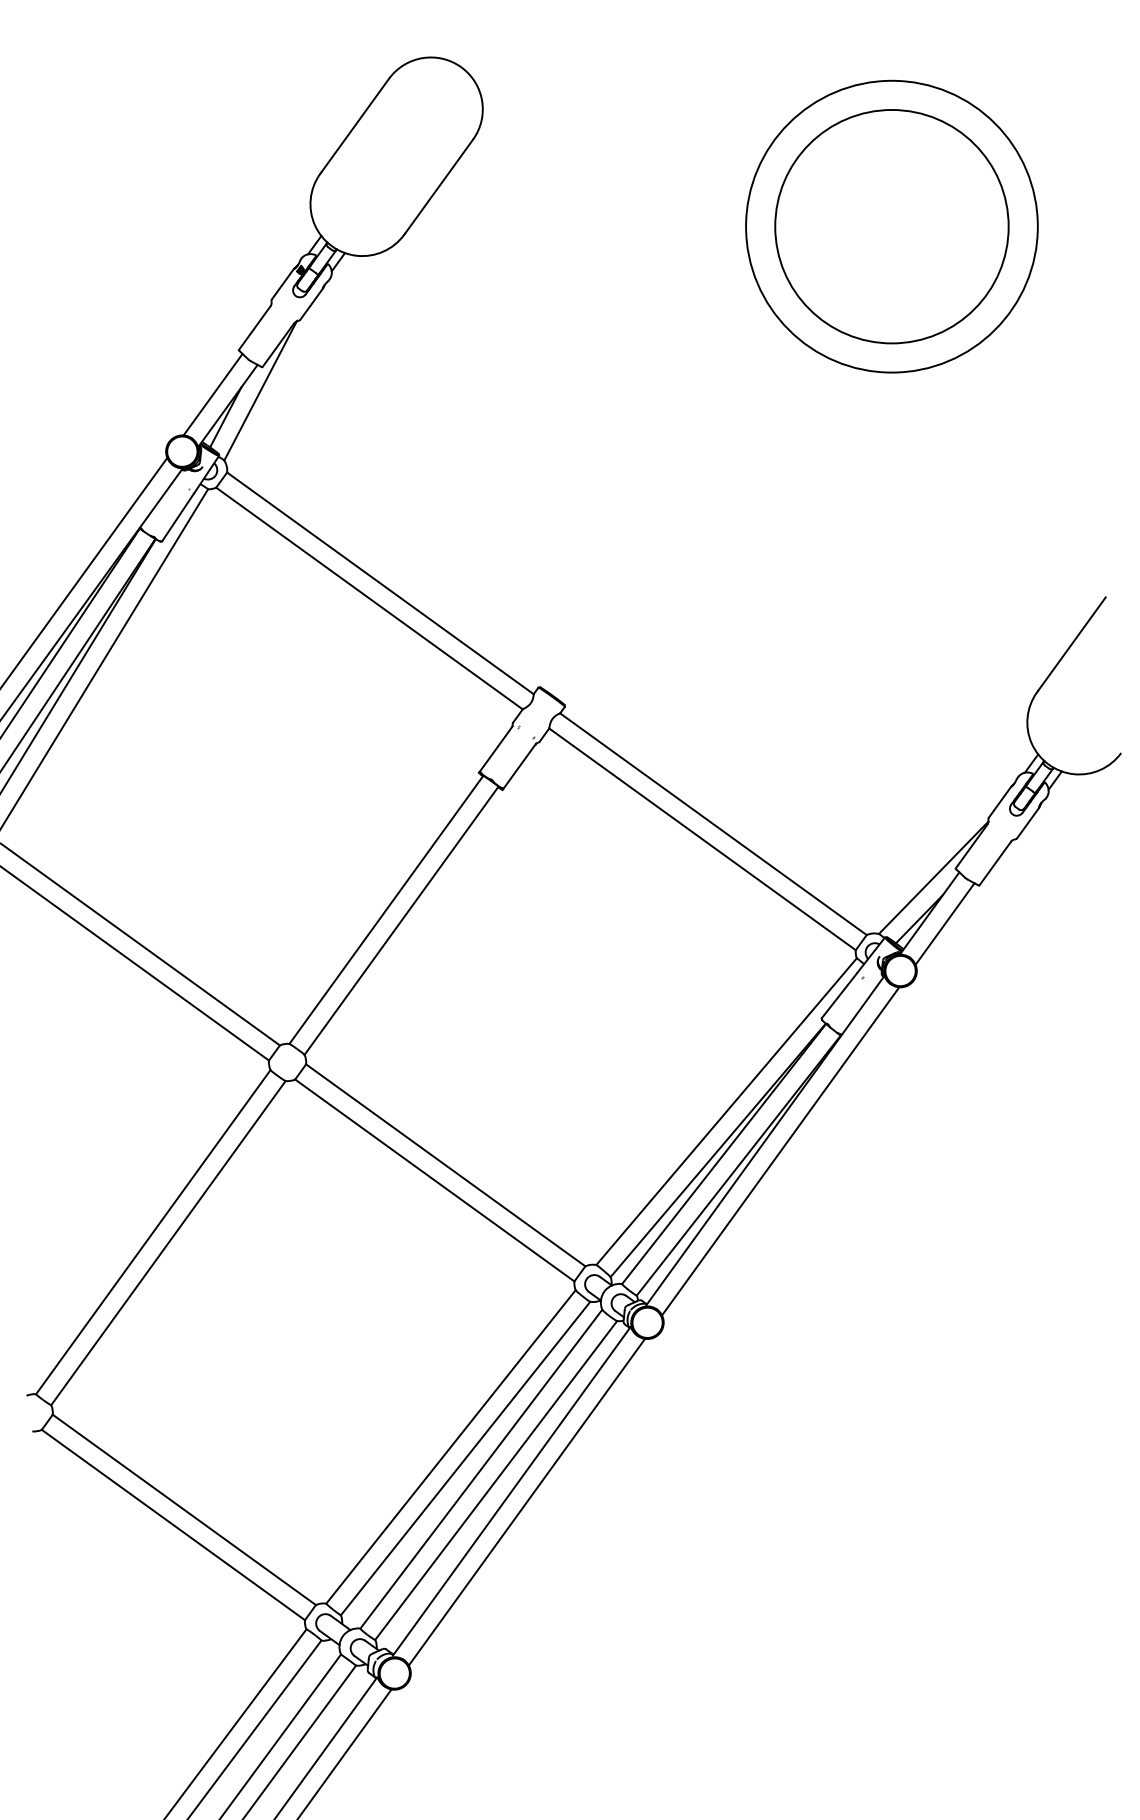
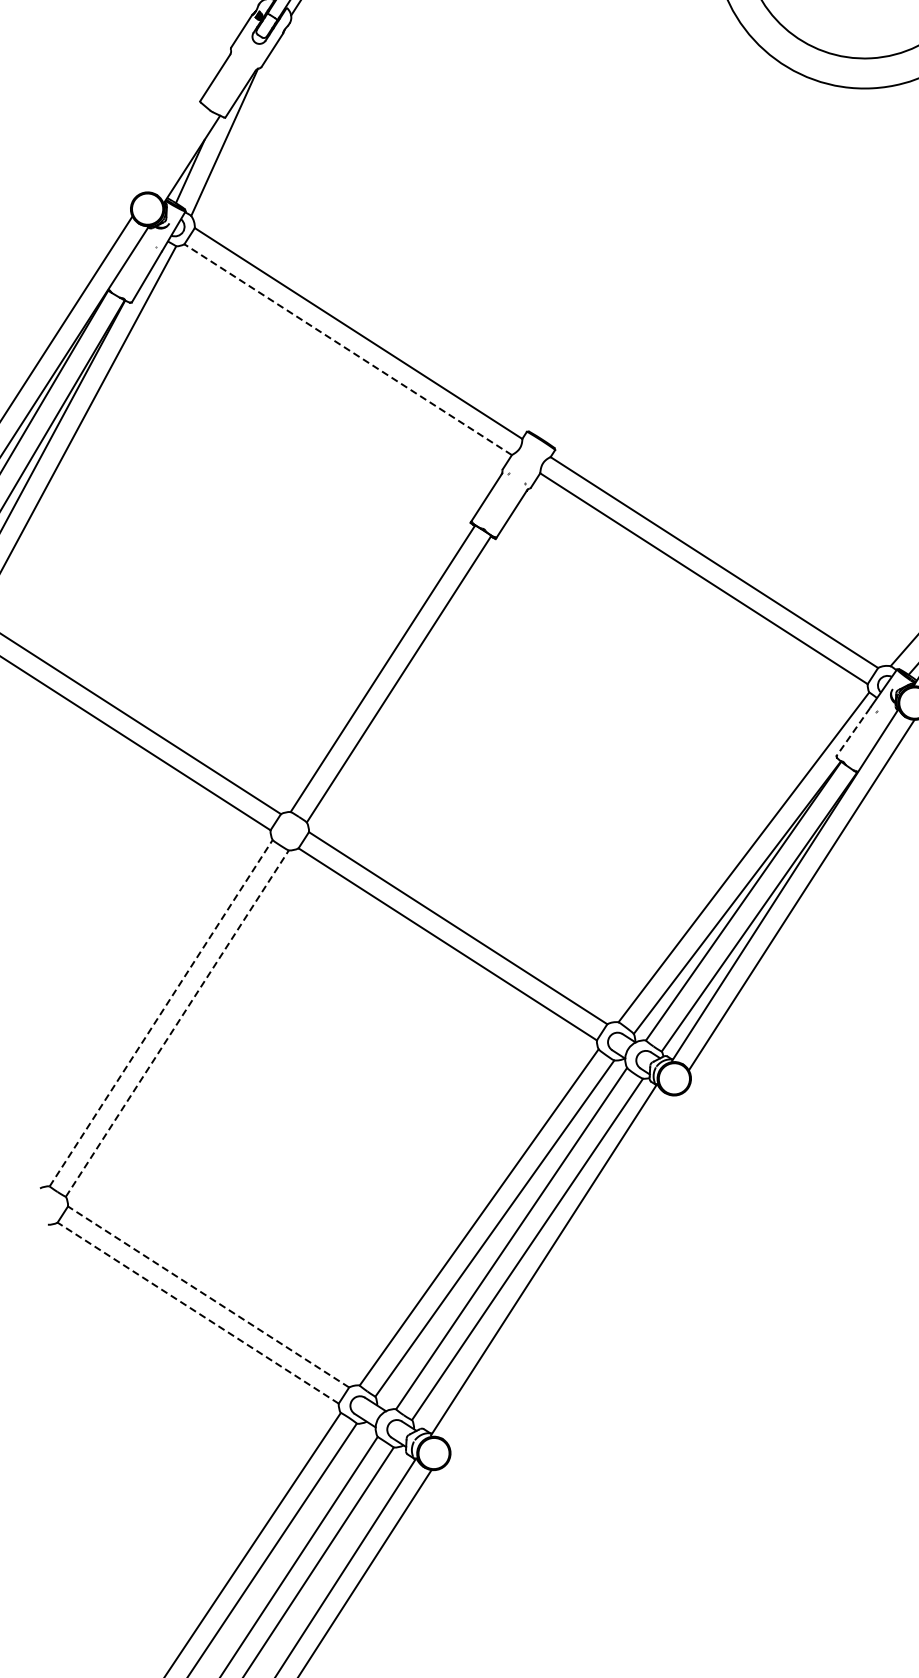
line: (212, 394) -> (175, 148), removed
line: (369, 598) -> (348, 349), solid -> dashed
line: (839, 996) -> (853, 732), solid -> dashed
line: (153, 1231) -> (161, 1012), solid -> dashed
line: (168, 1242) -> (177, 1022), solid -> dashed
line: (526, 1501) -> (559, 1269), removed
line: (183, 1509) -> (207, 1296), solid -> dashed
line: (173, 1524) -> (198, 1312), solid -> dashed

